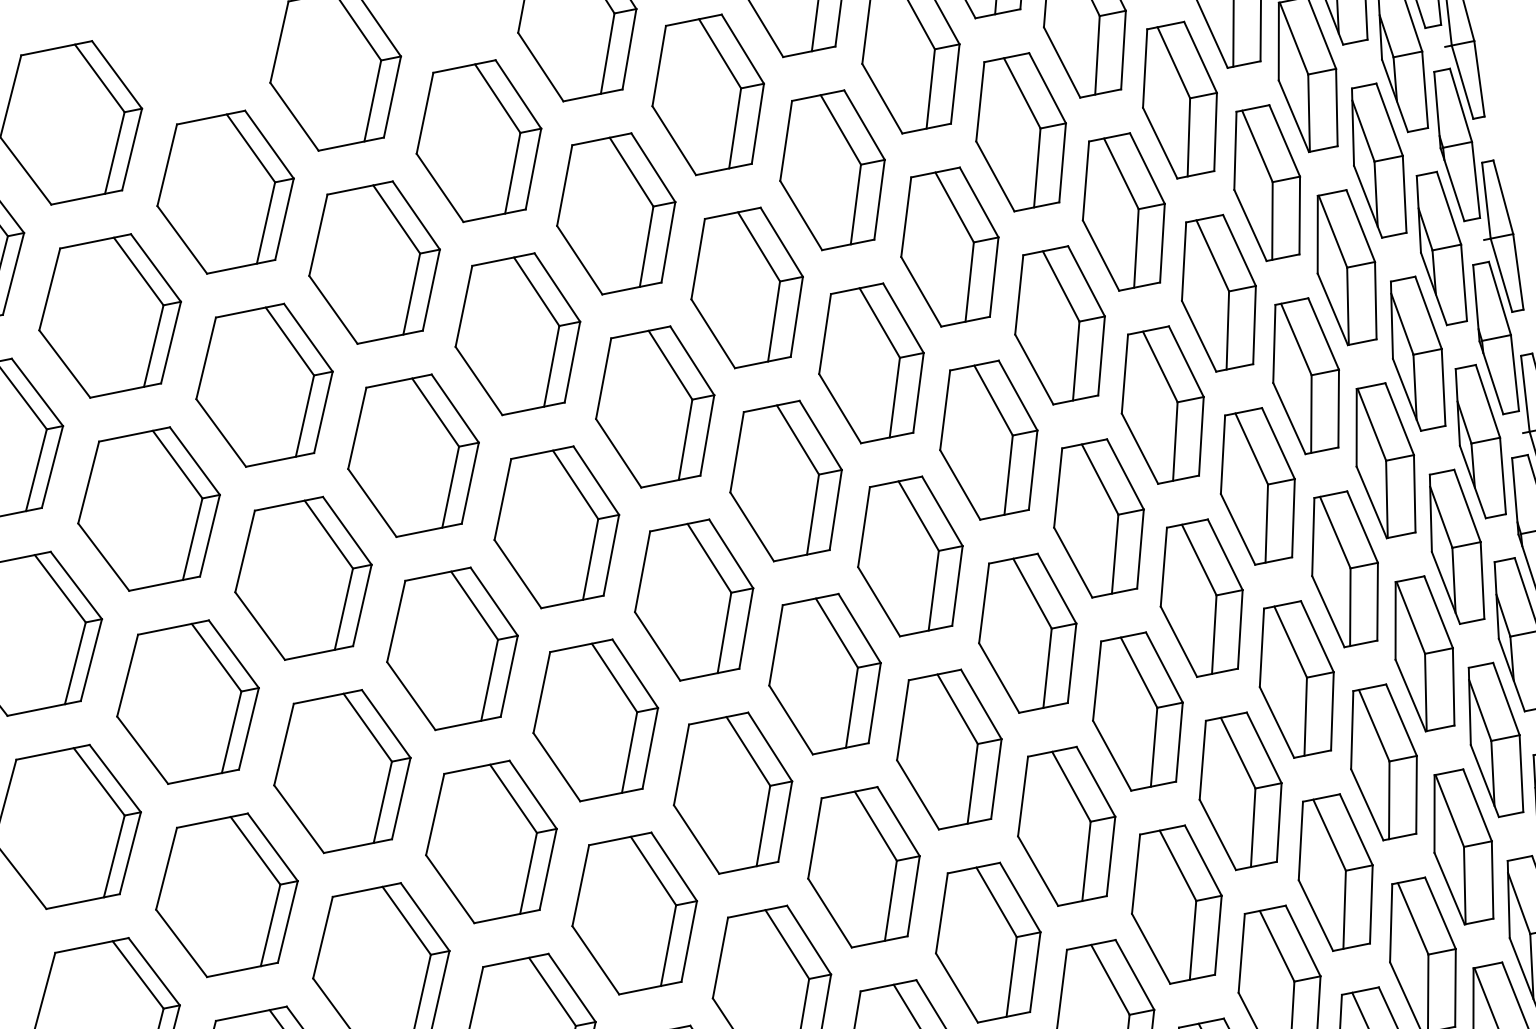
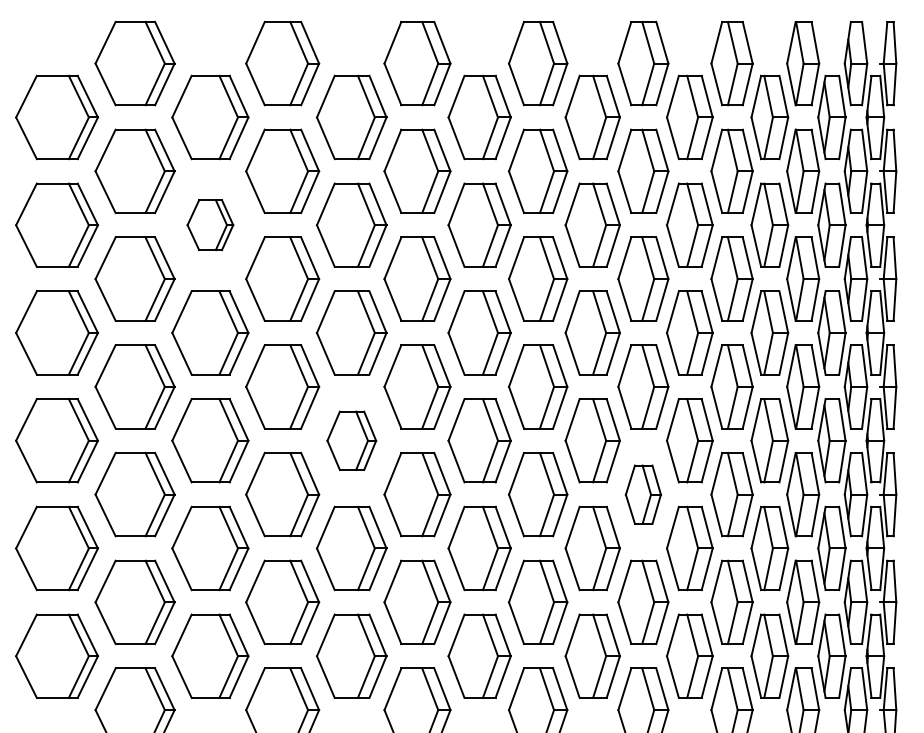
part: (264, 384) -> (210, 224), size x0.6
part: (1138, 711) -> (643, 494), size x0.7
part: (595, 720) -> (351, 440), size x0.7

